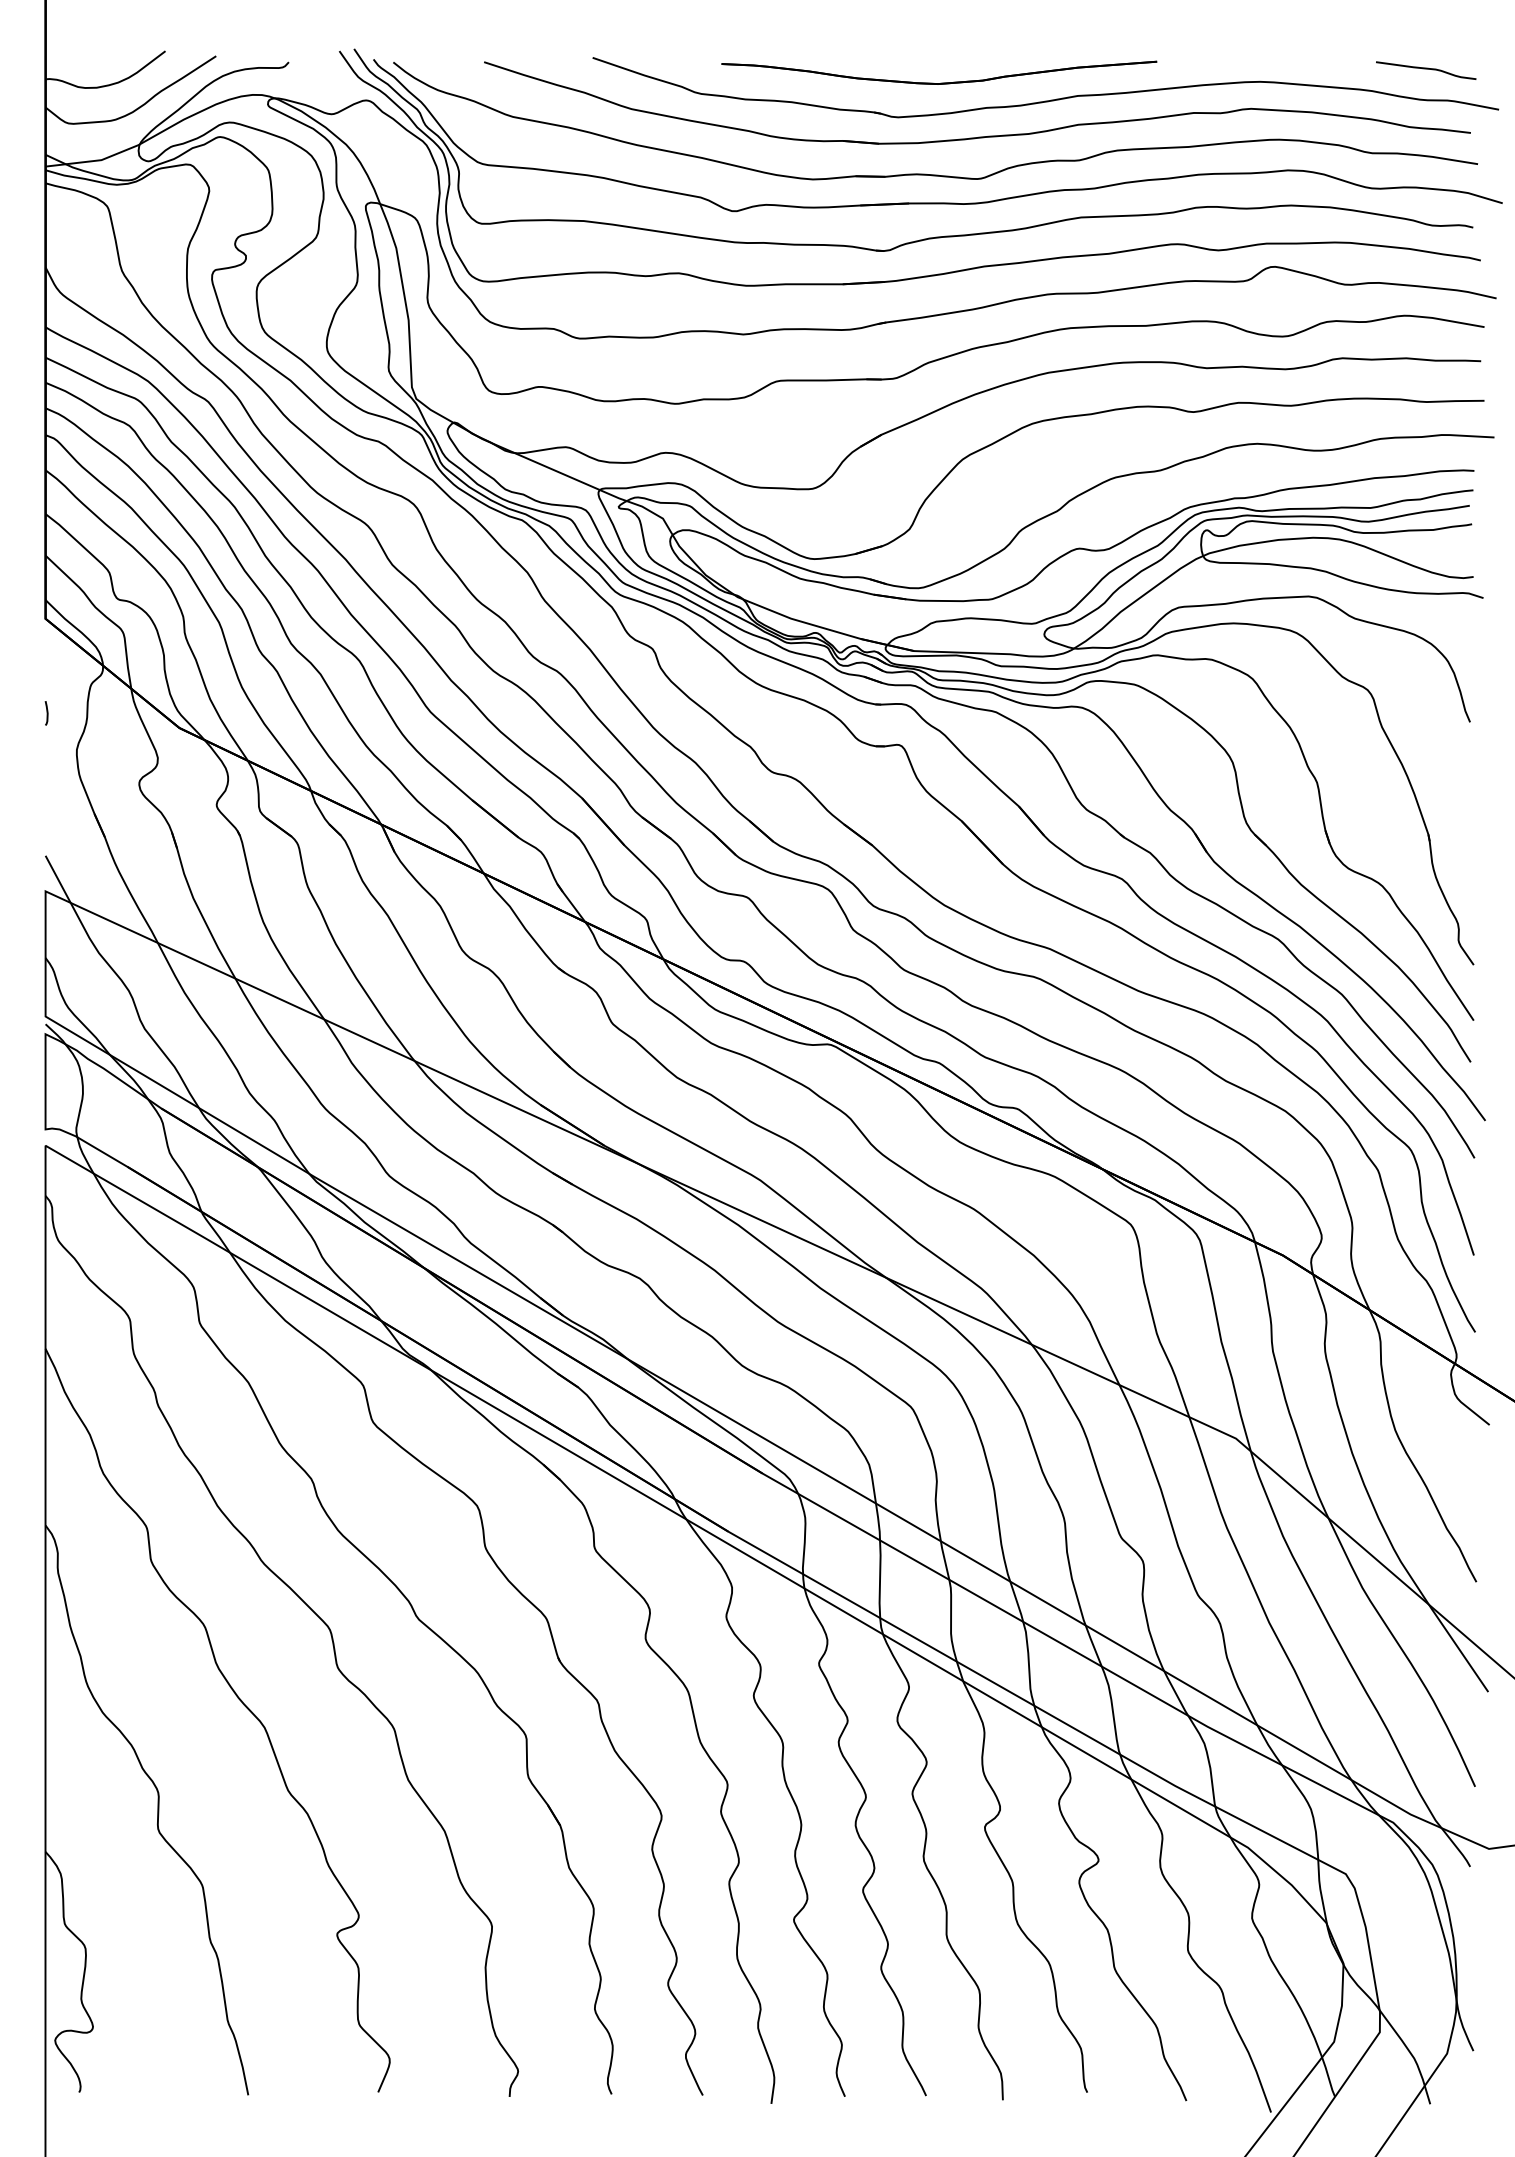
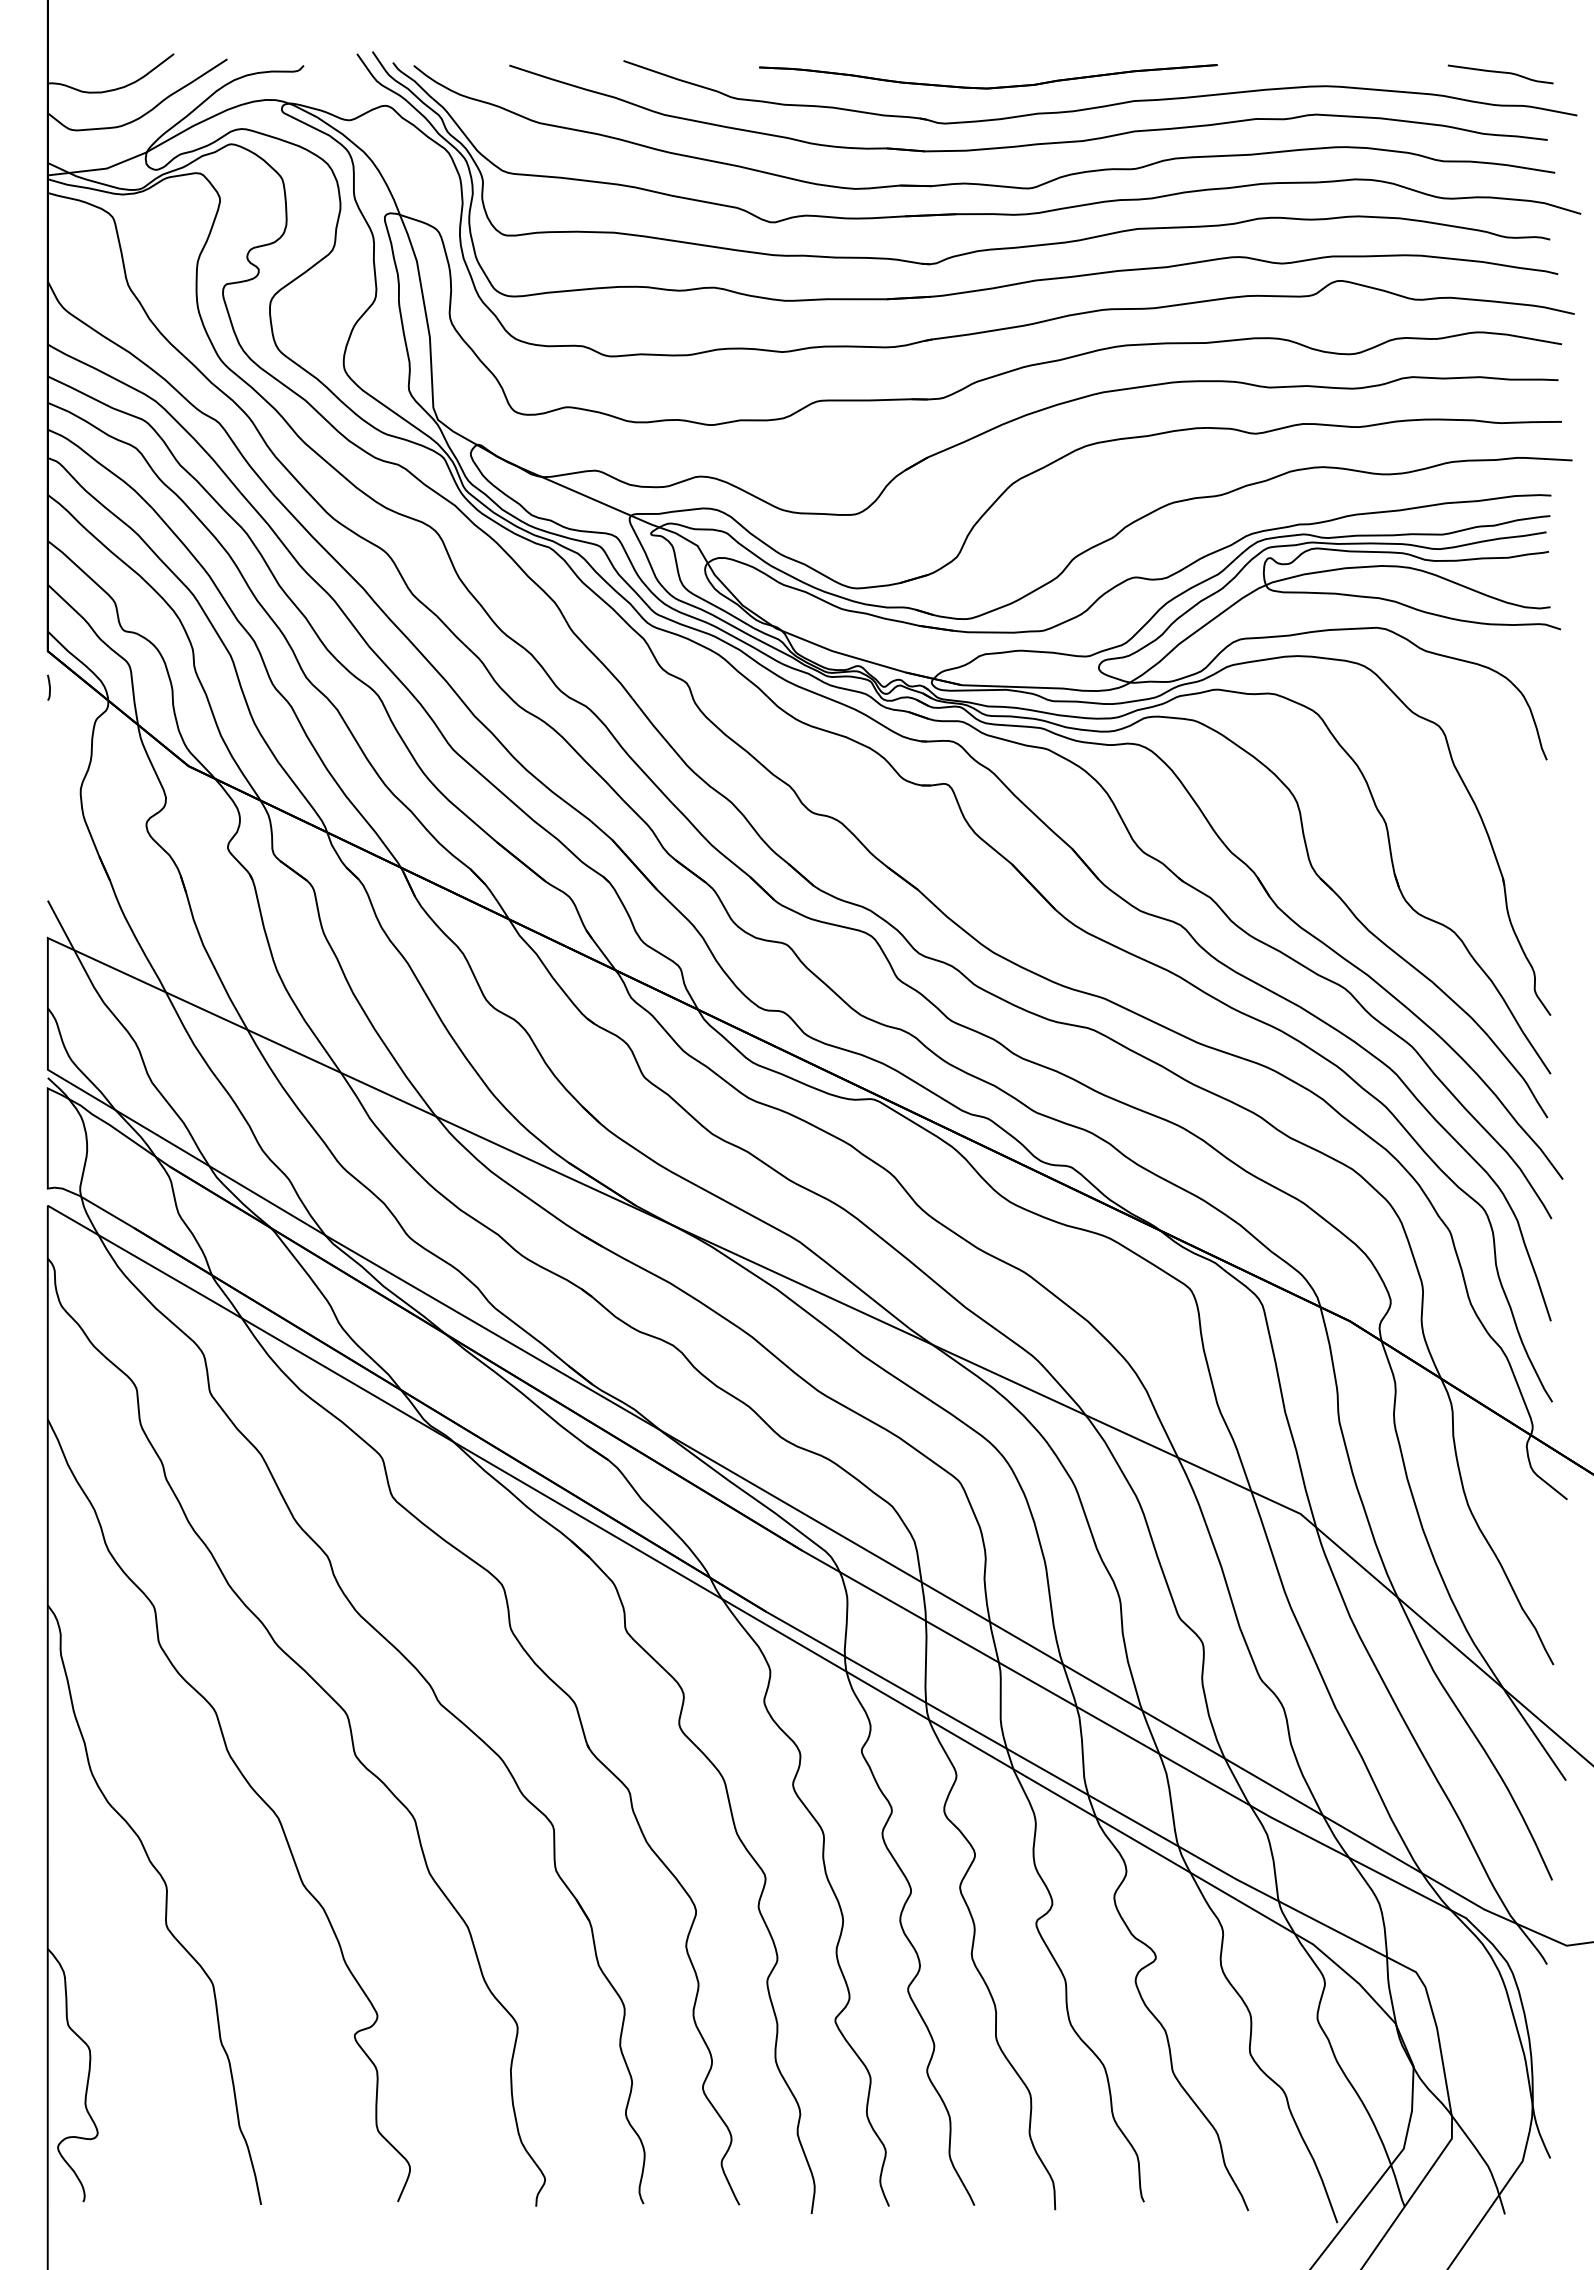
curve: (47, 713) -> (49, 687), moved

